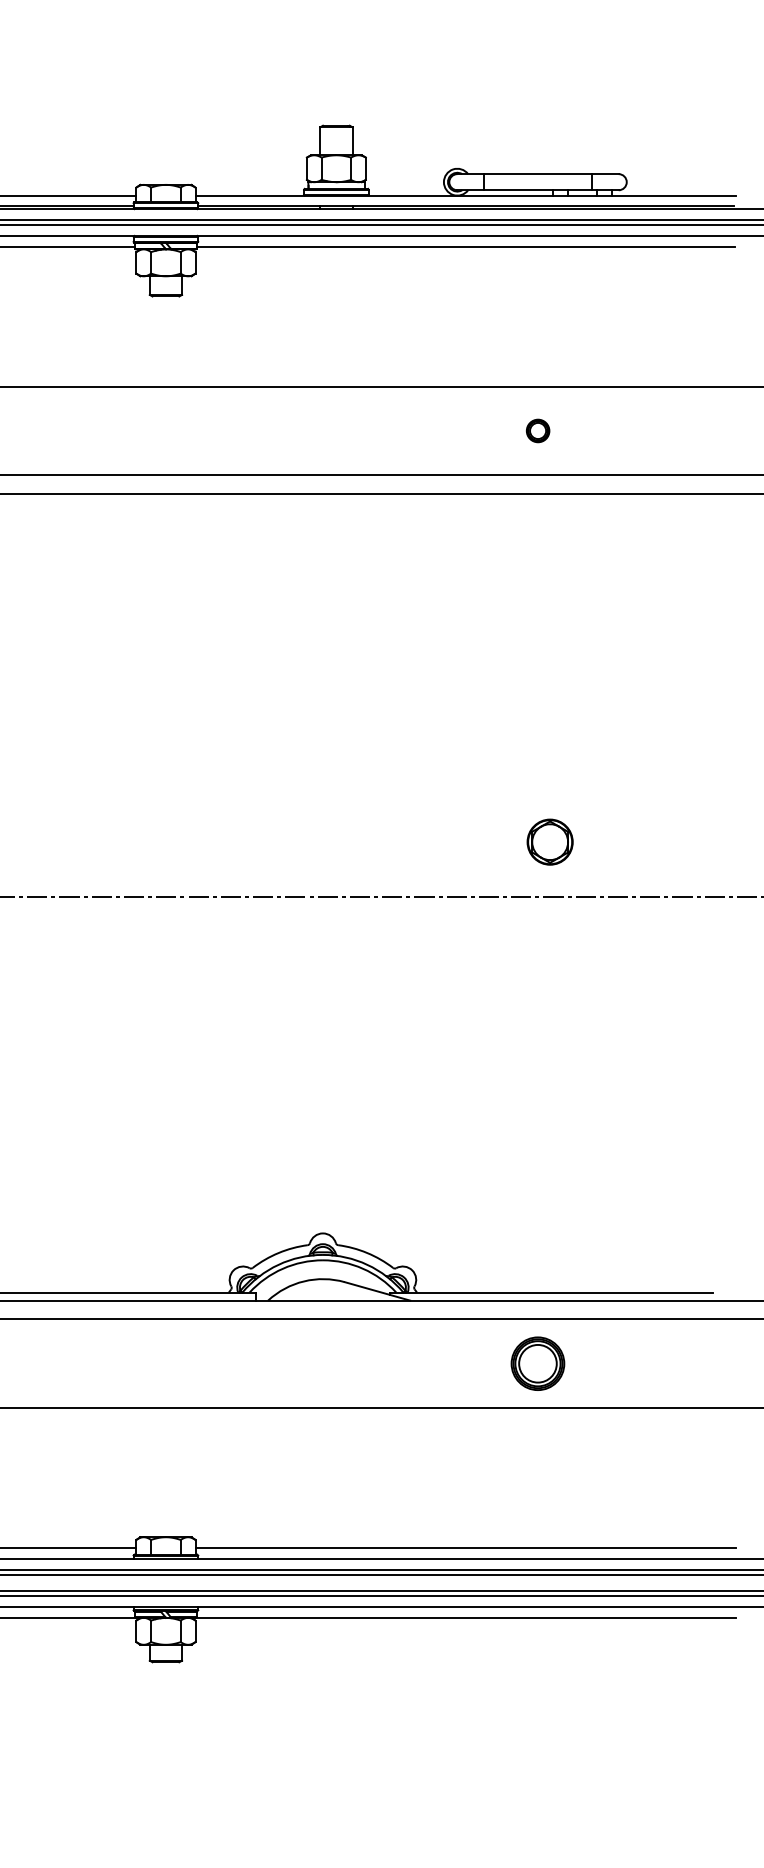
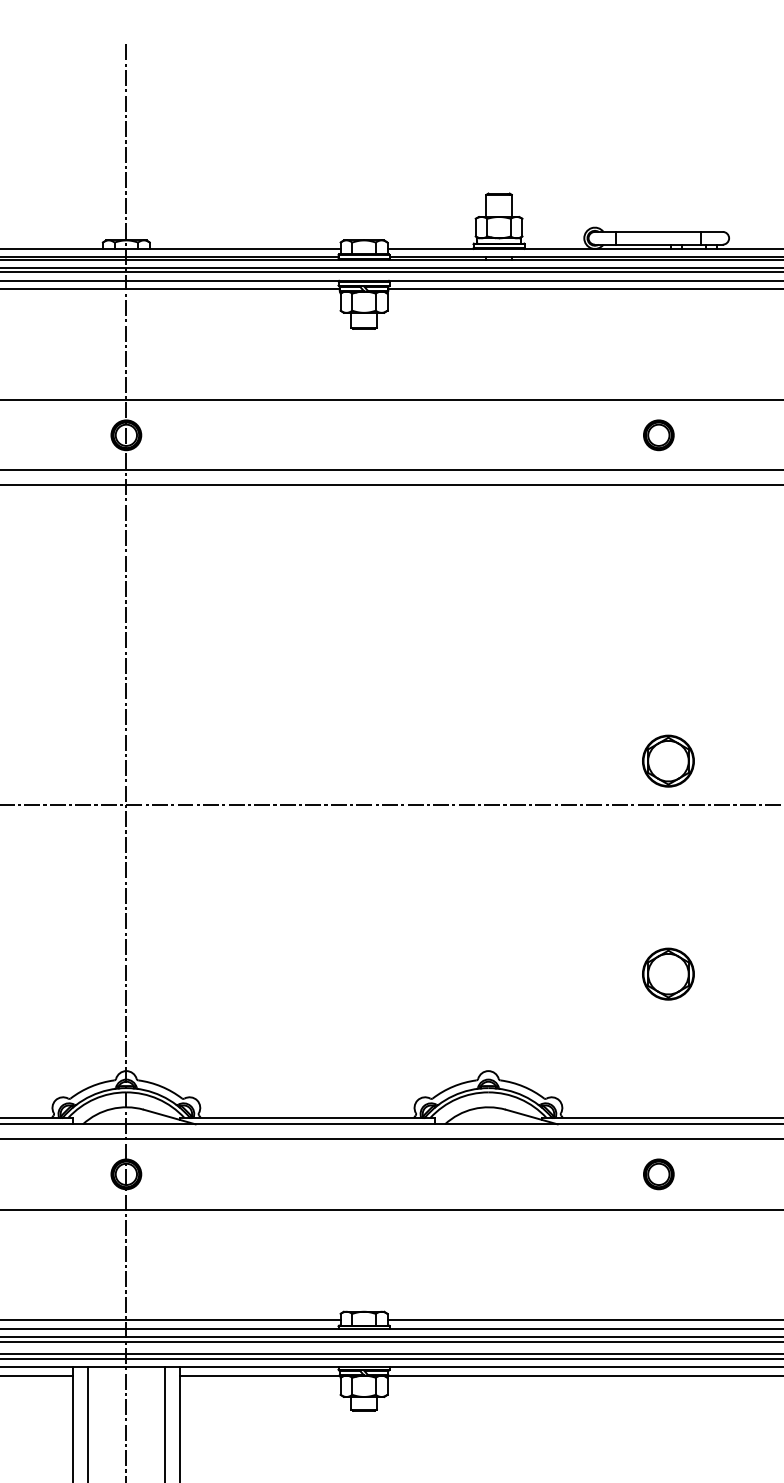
part: (537, 431) -> (658, 435), size x1.67
part: (550, 841) -> (668, 760), size x1.43
part: (550, 1110) -> (668, 973), added
part: (537, 1363) -> (658, 1174), size x0.71

